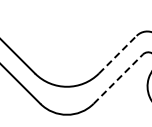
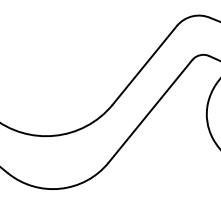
line: (117, 54) -> (144, 64), dashed -> solid
line: (118, 79) -> (150, 112), dashed -> solid

